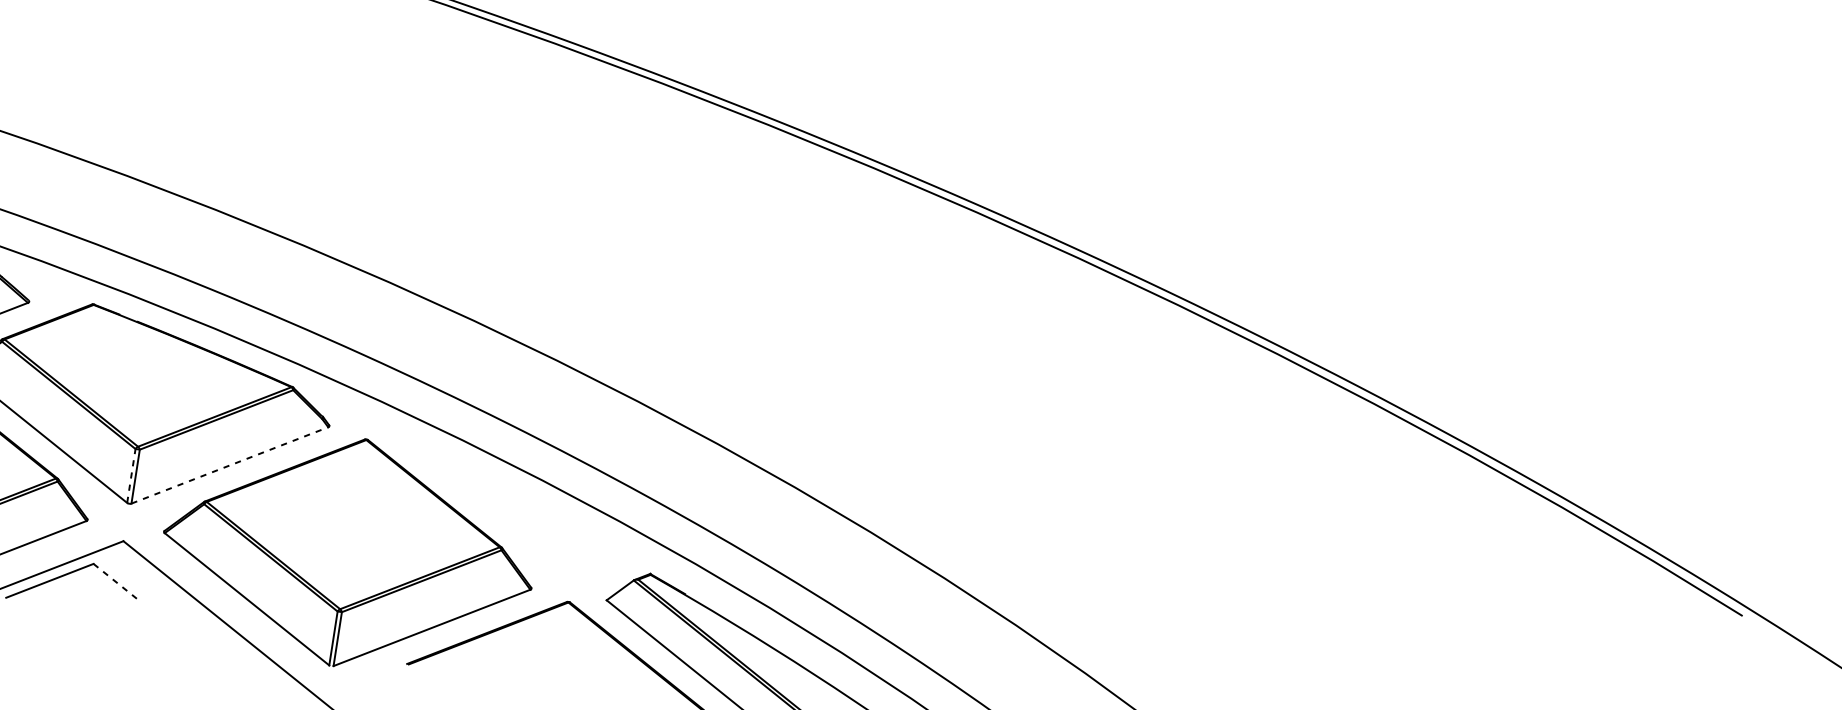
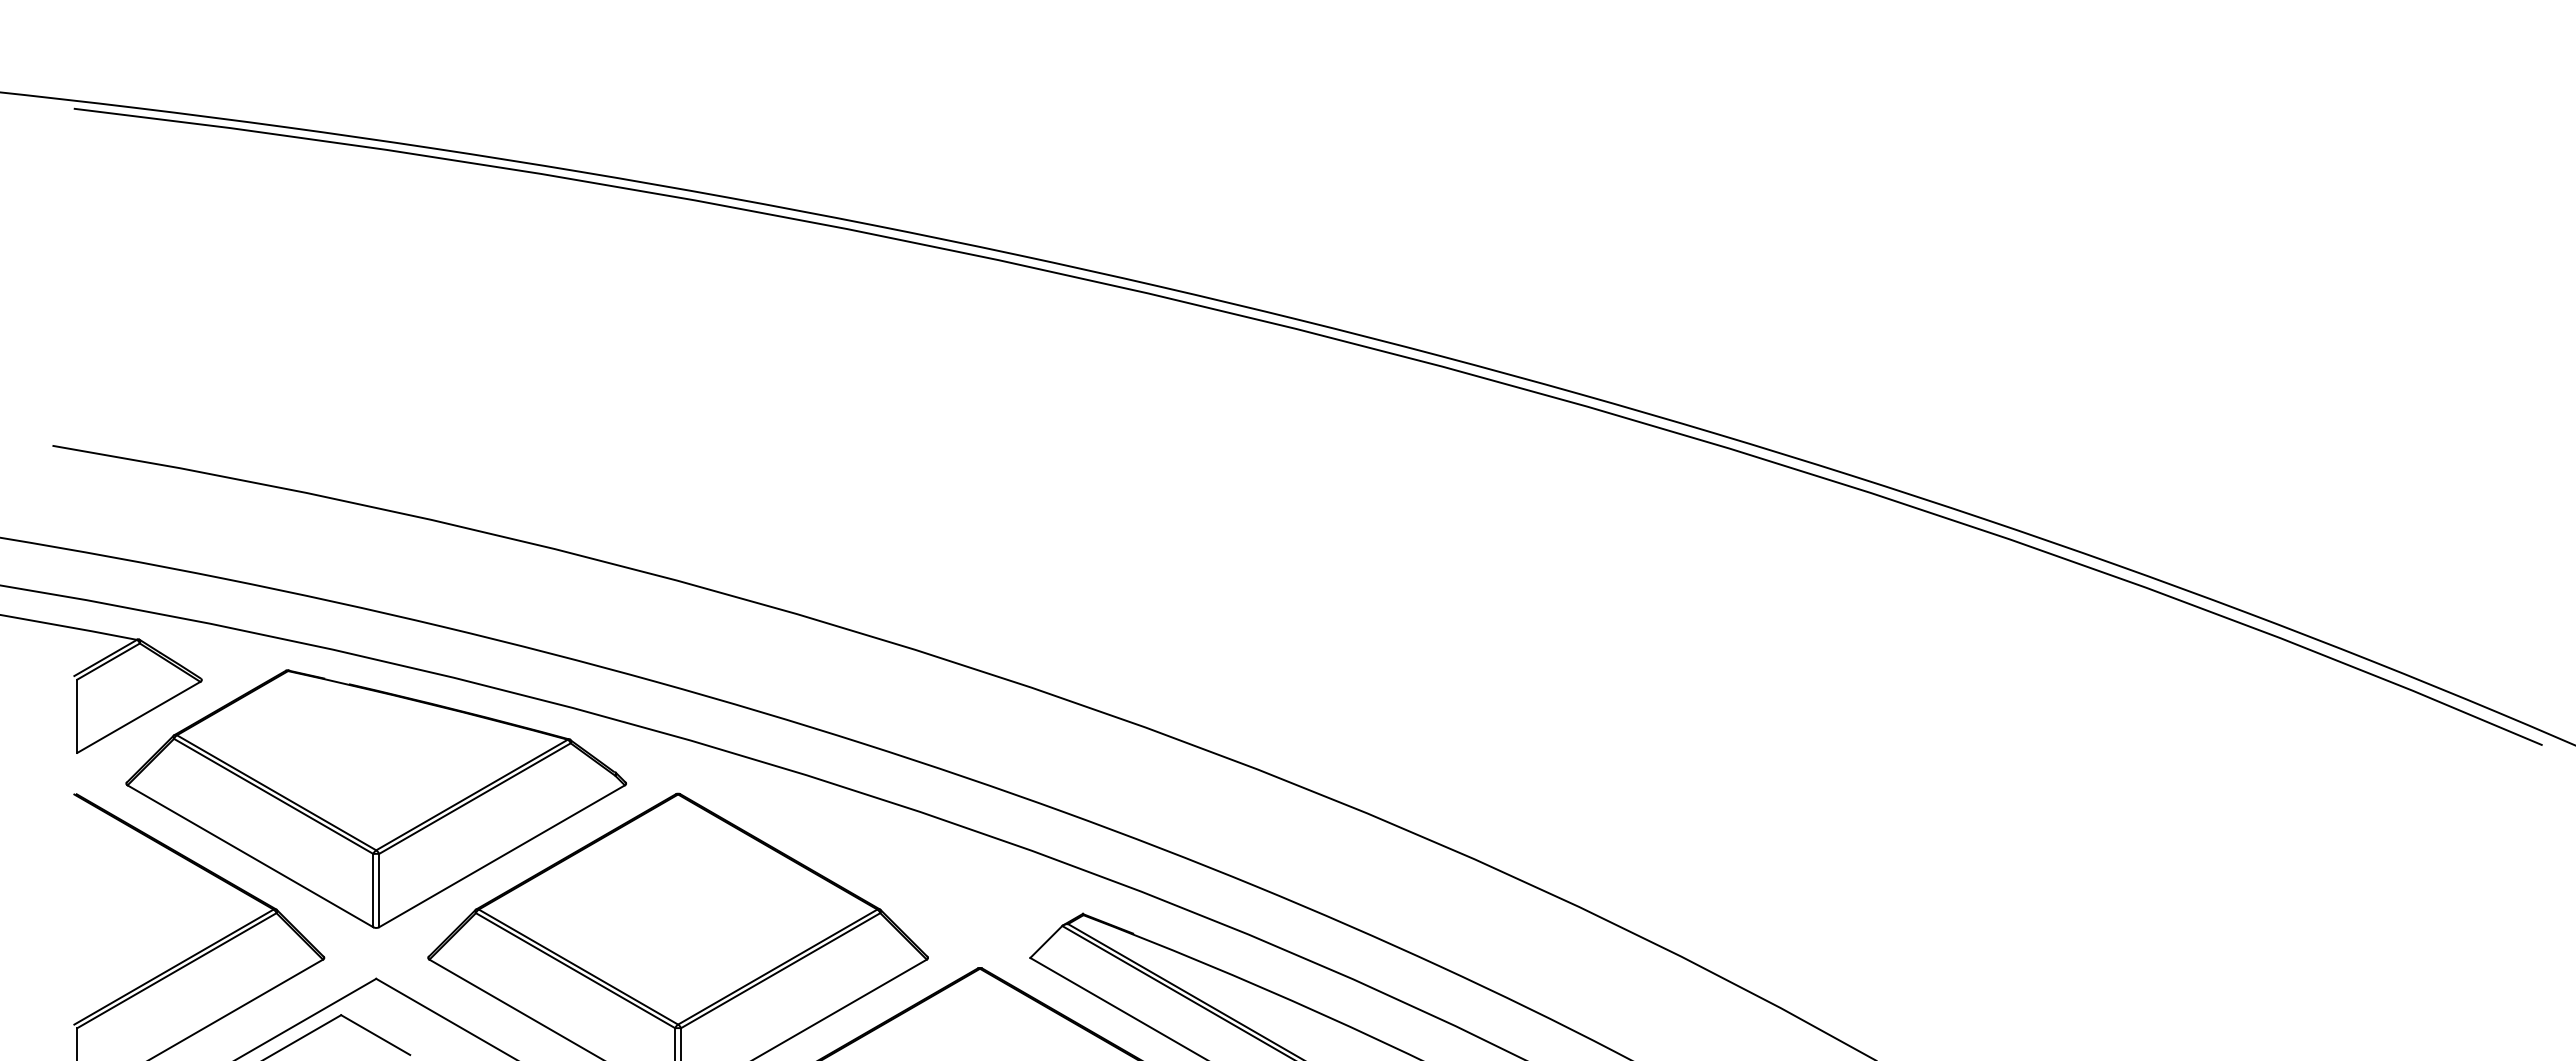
line: (230, 465) -> (502, 856), dashed -> solid
line: (131, 475) -> (373, 890), dashed -> solid
line: (116, 582) -> (375, 1035), dashed -> solid

